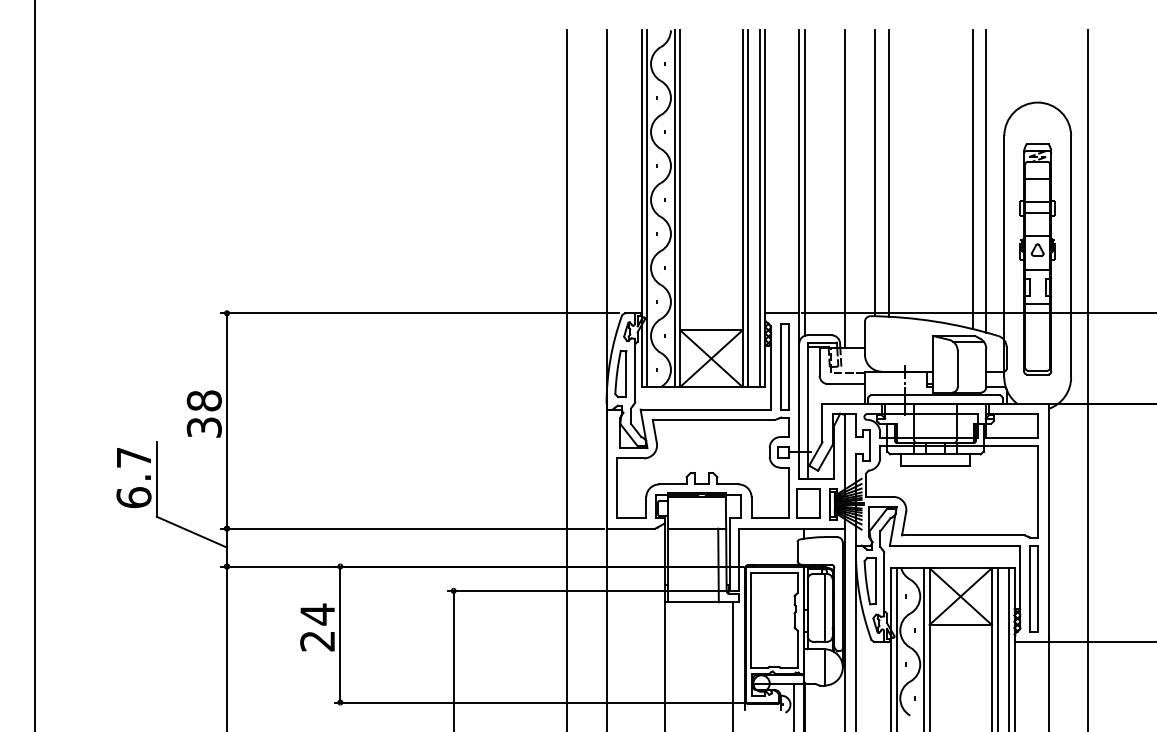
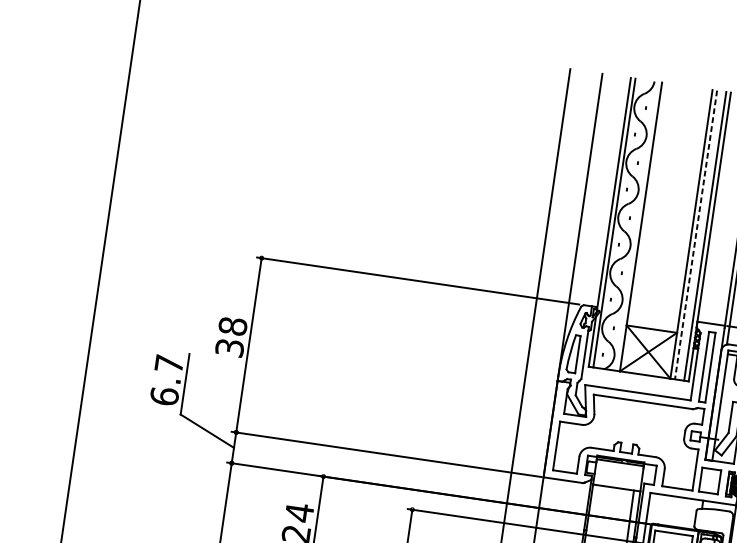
line: (674, 208) -> (636, 226), removed
line: (748, 209) -> (696, 235), solid -> dashed

